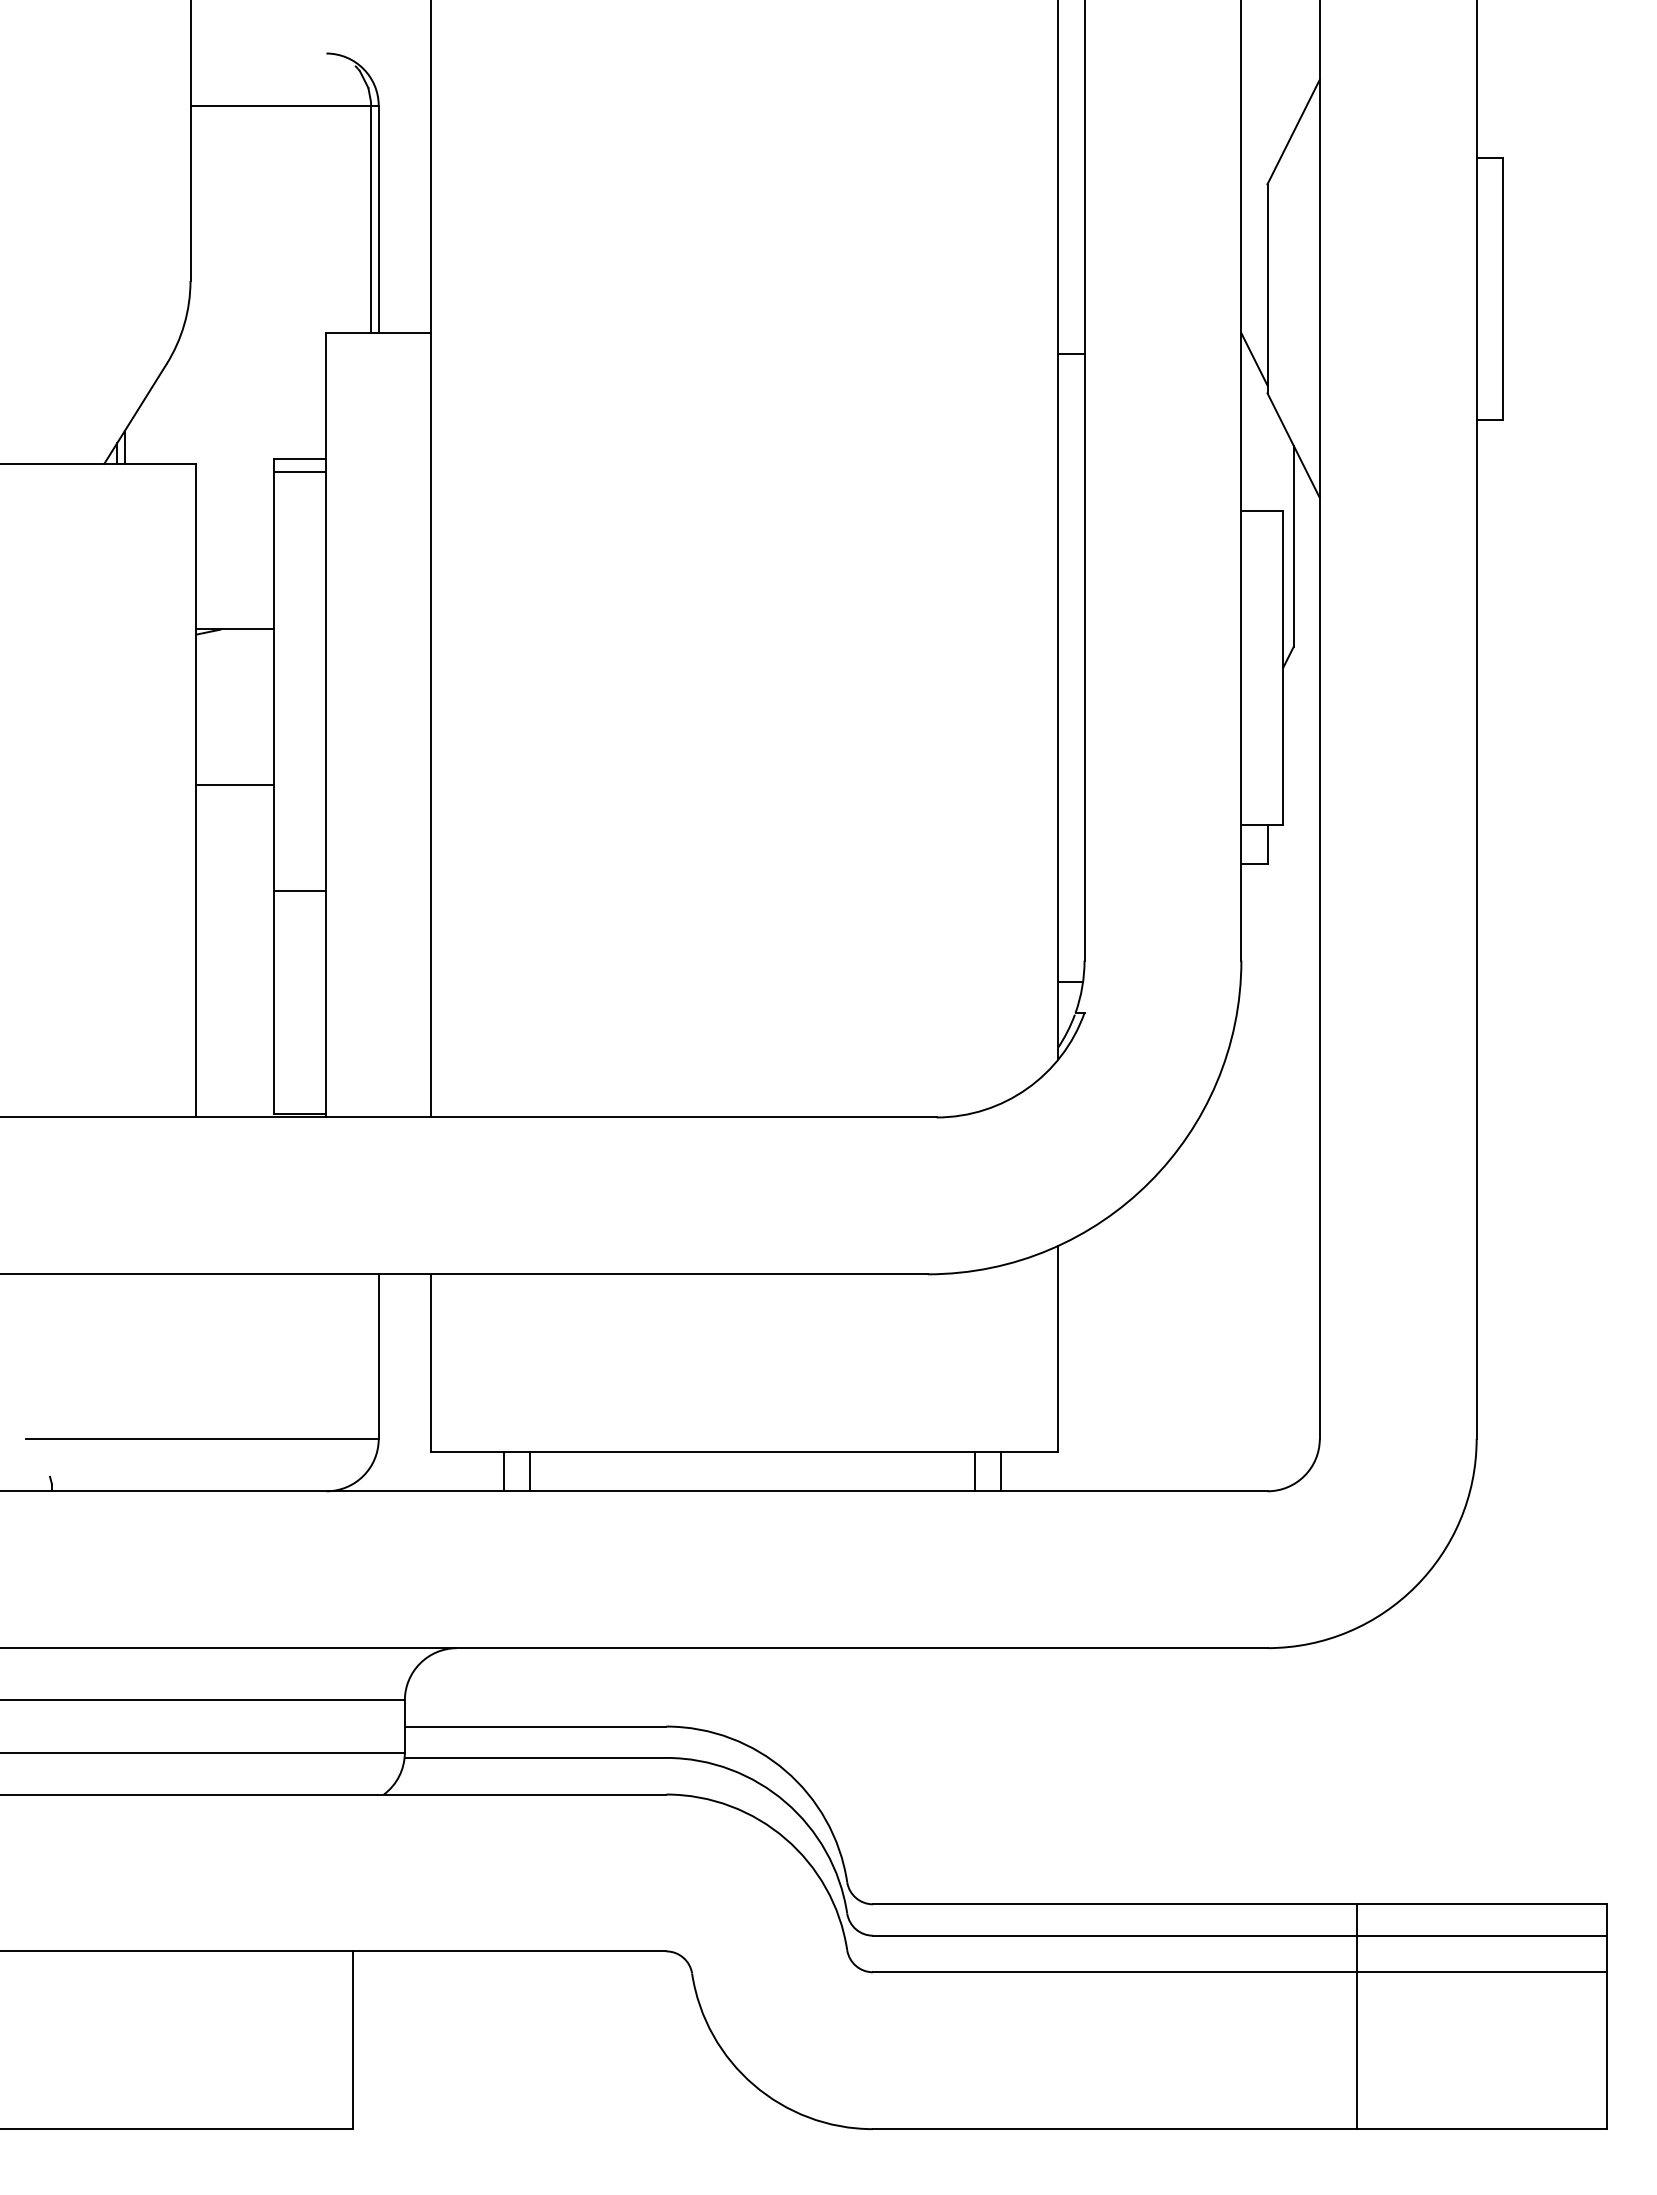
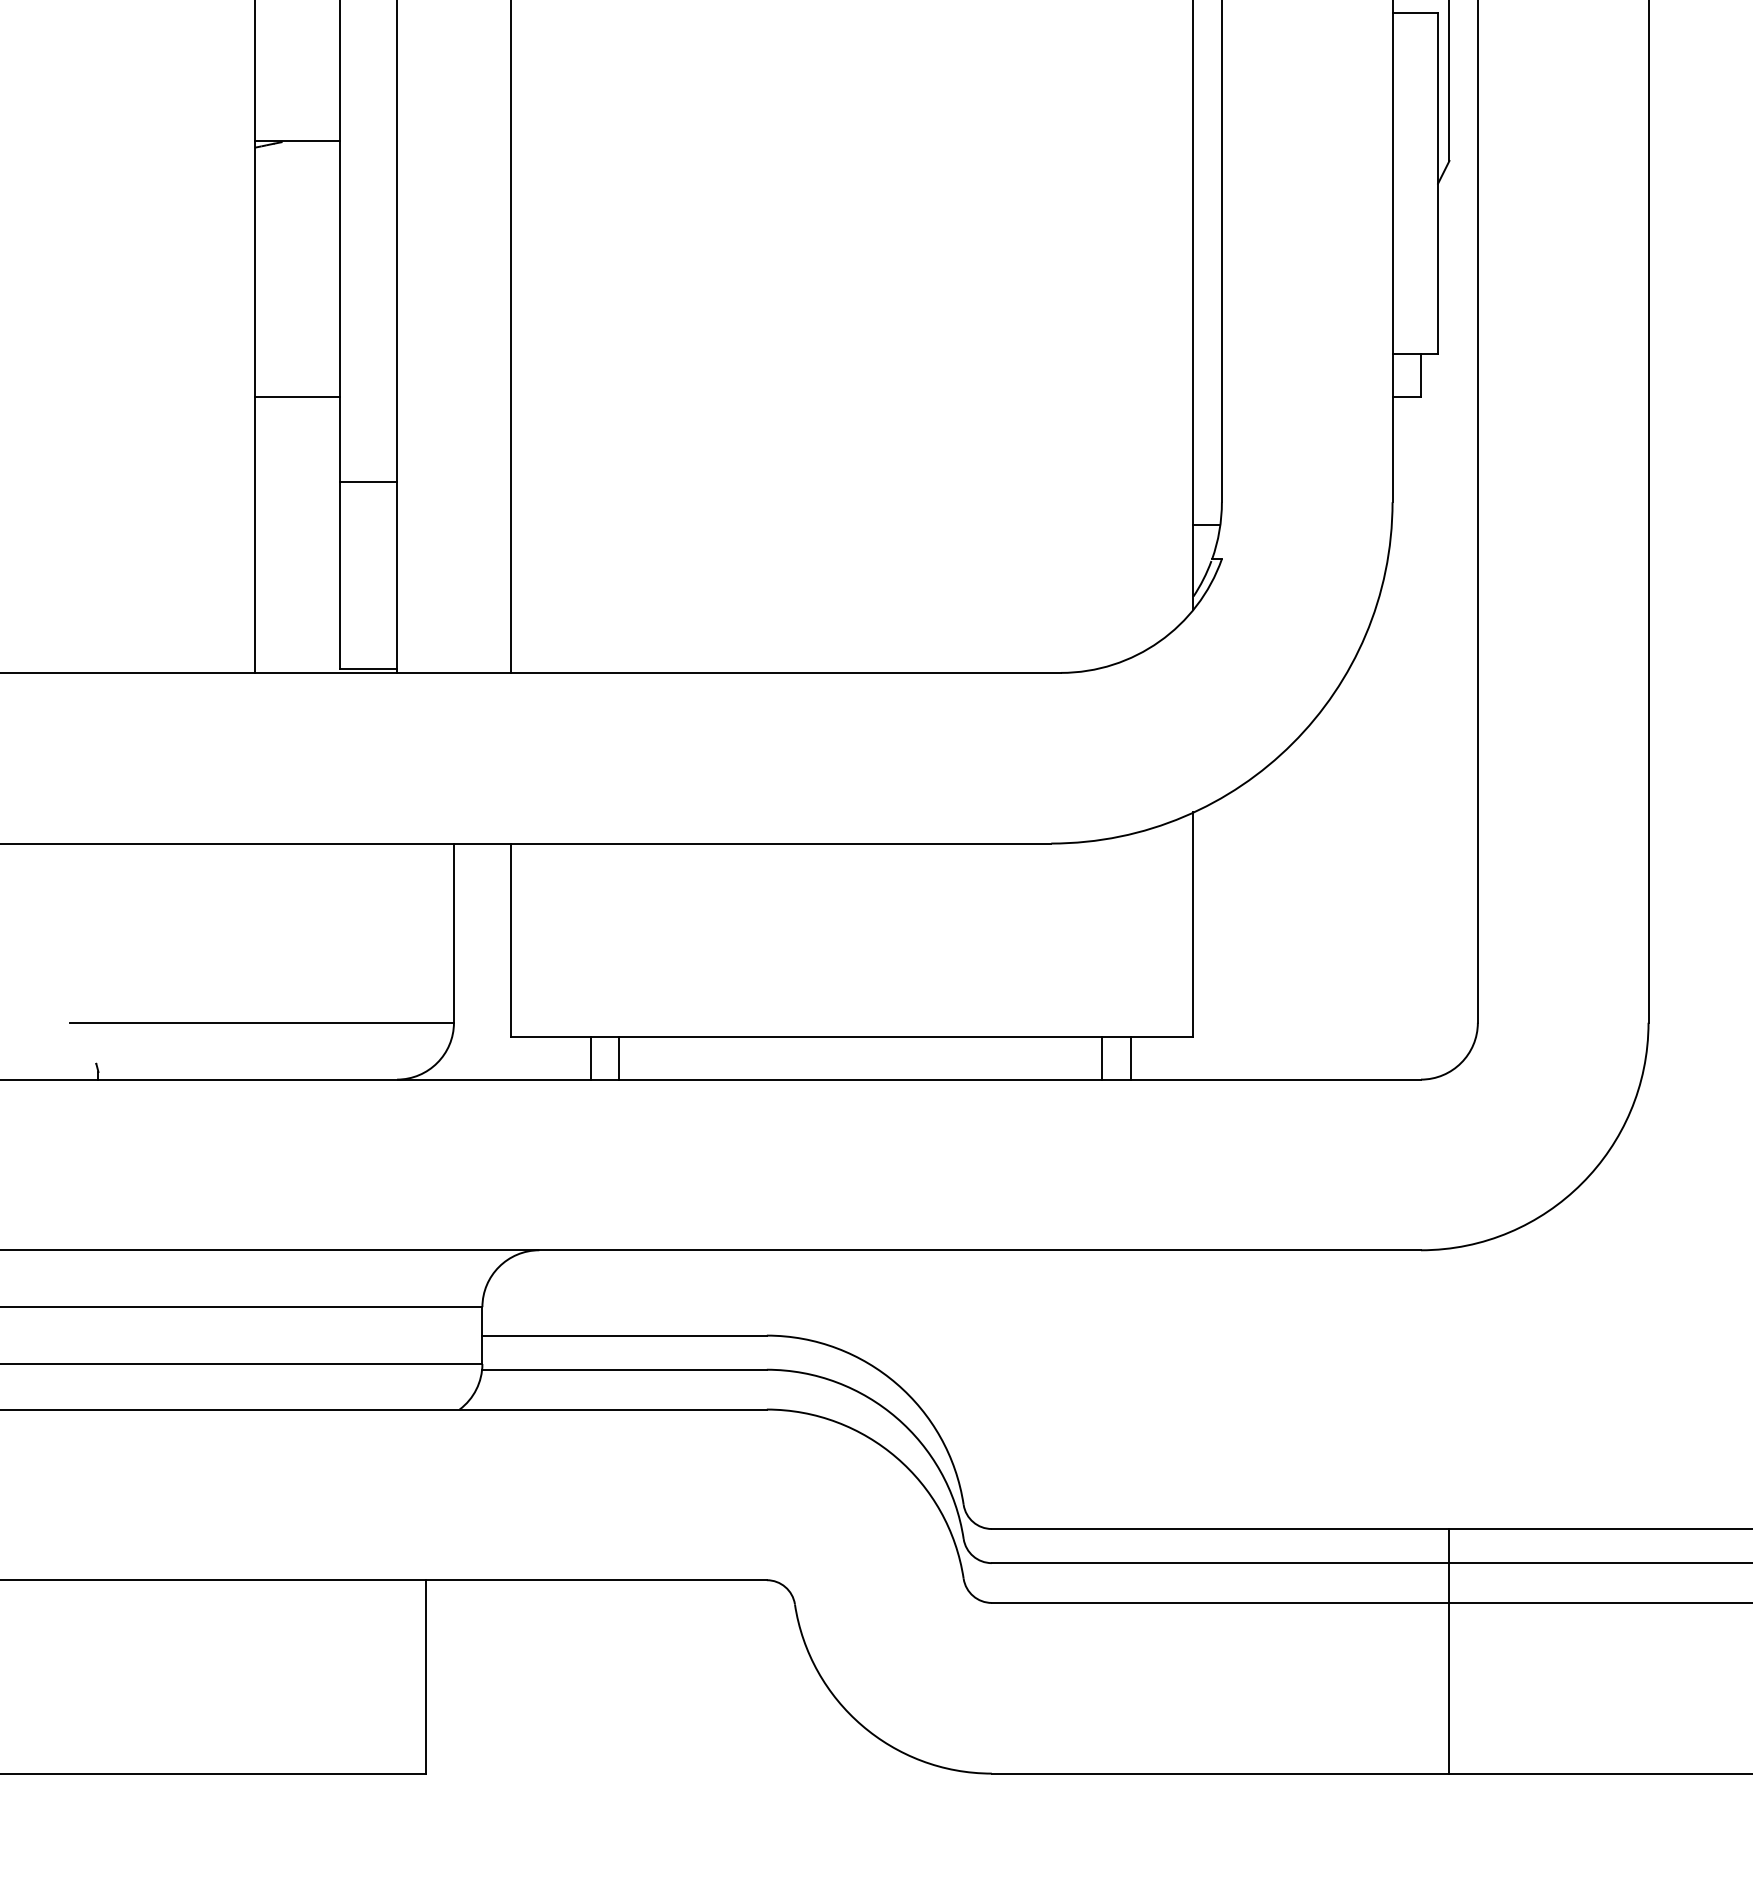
line: (234, 784) -> (297, 396), moved
line: (300, 891) -> (368, 482), moved
line: (1356, 2016) -> (1449, 1651), moved

